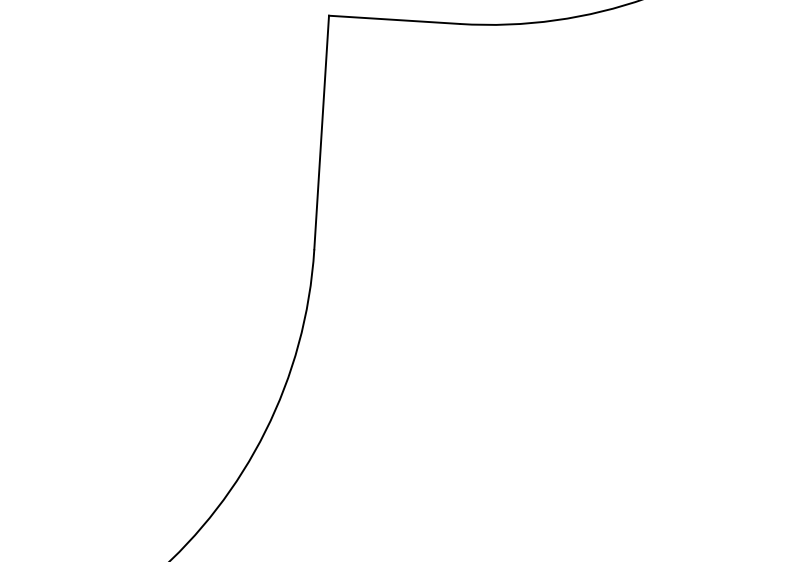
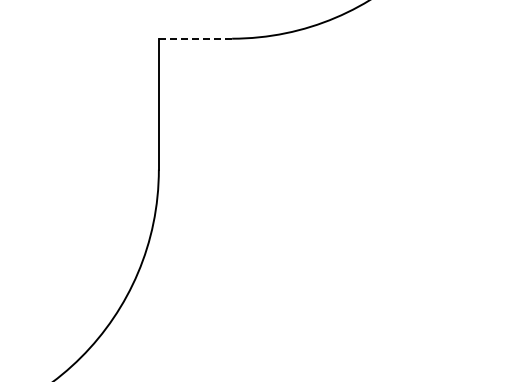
line: (394, 19) -> (195, 38), solid -> dashed

